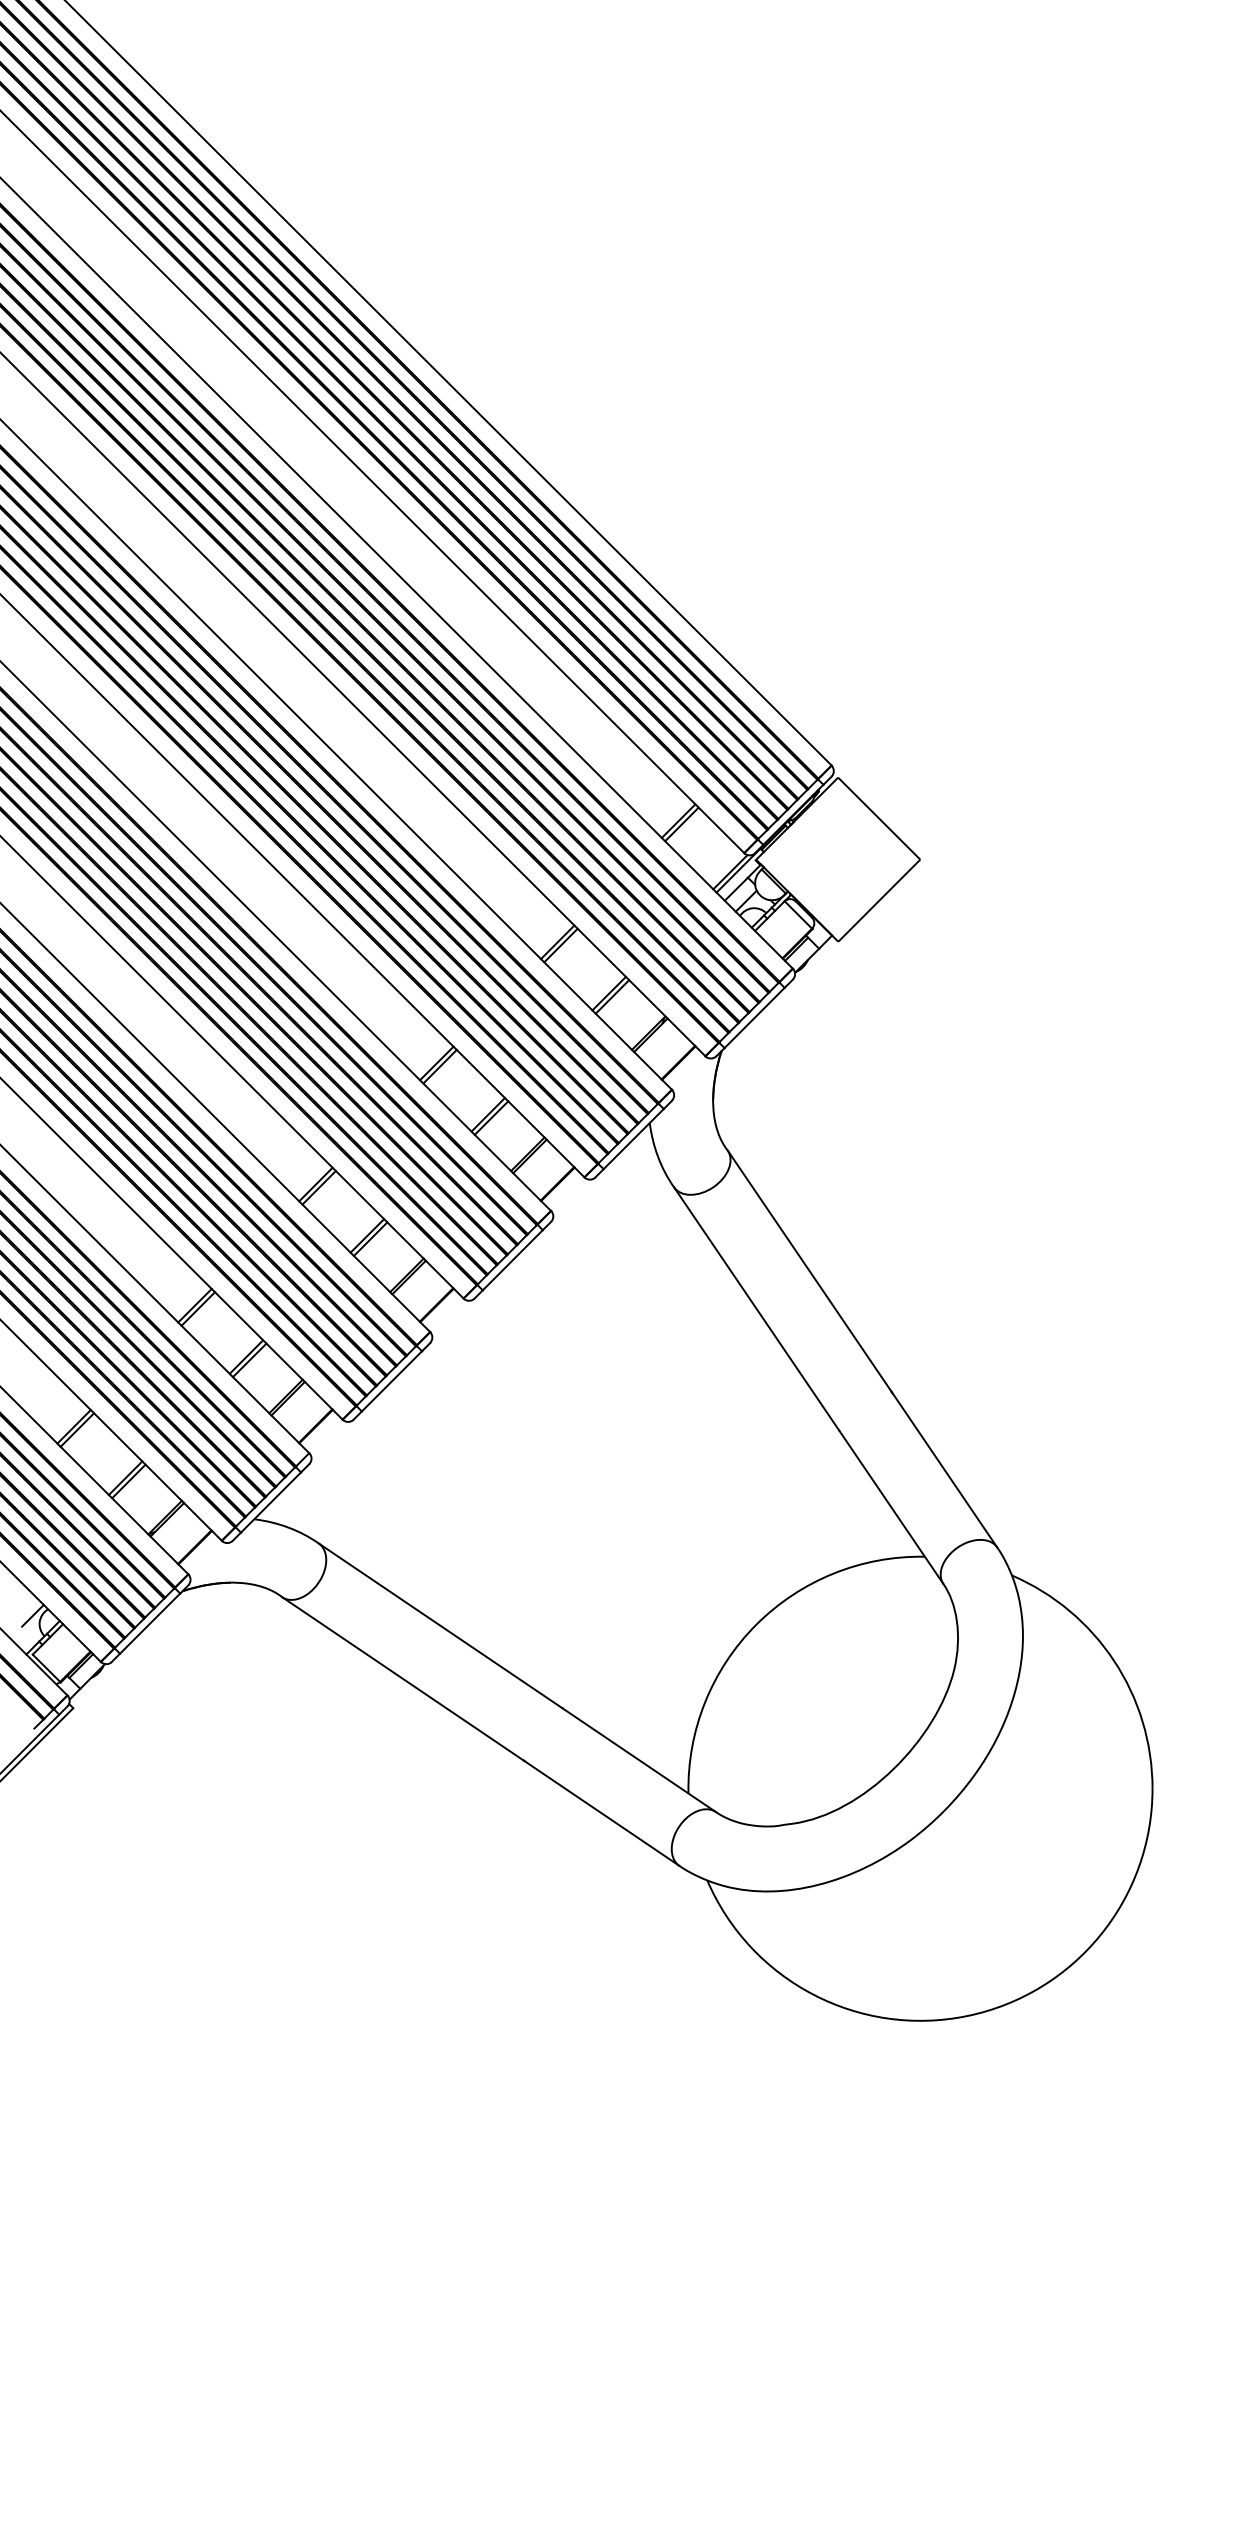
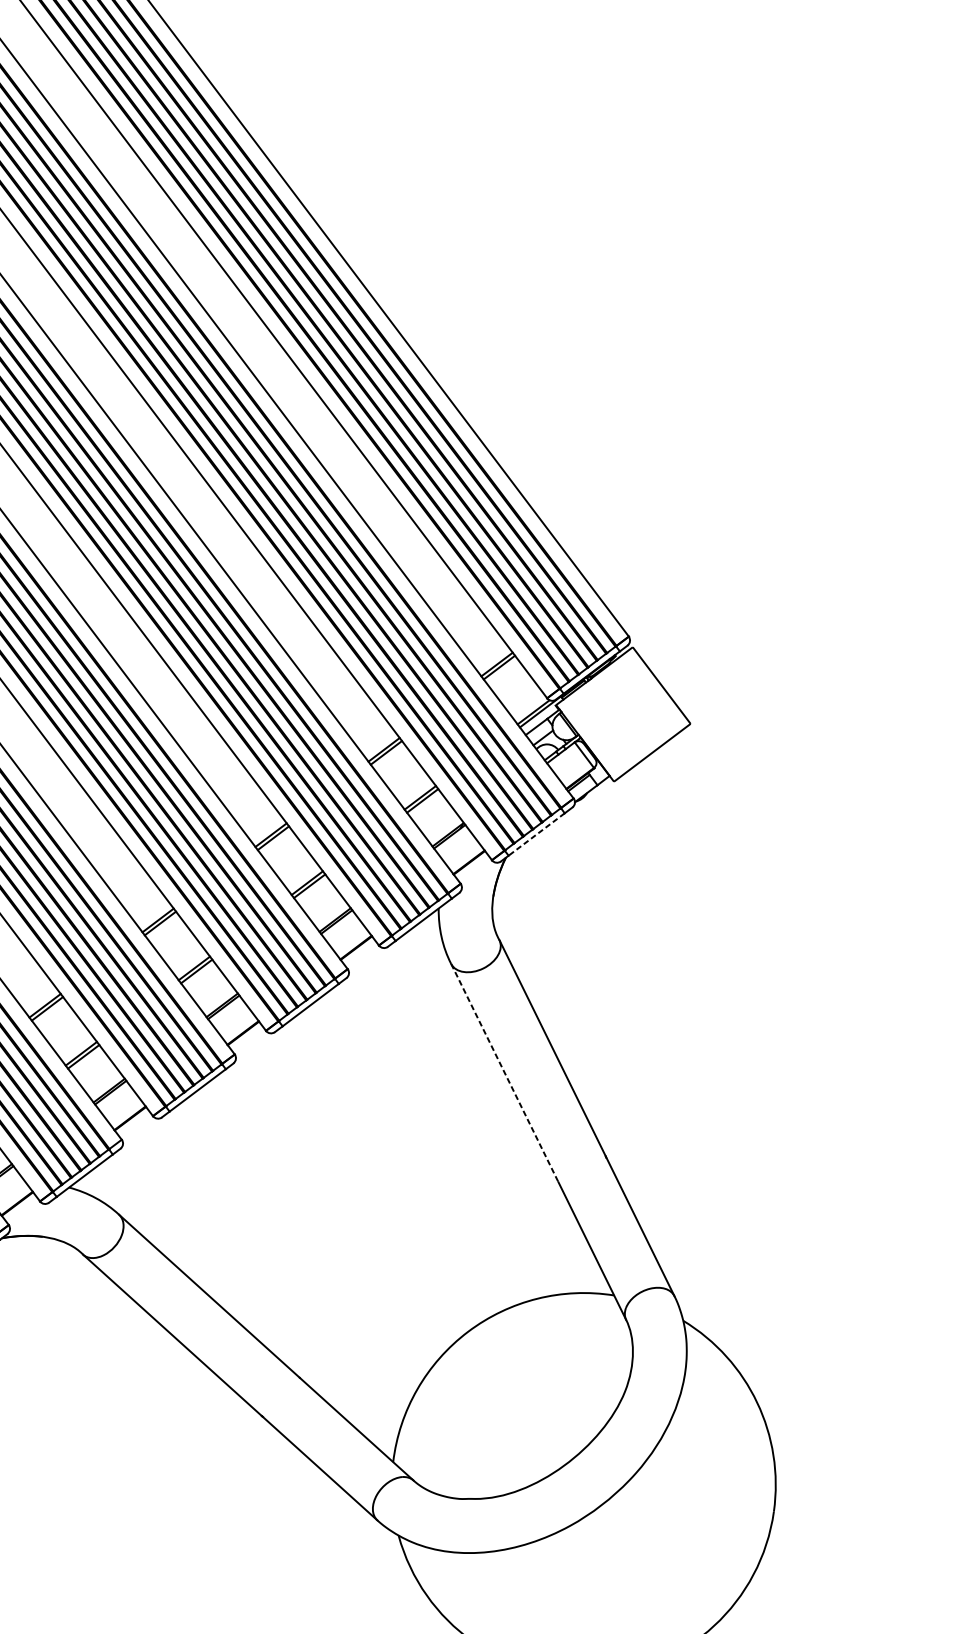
line: (754, 1018) -> (536, 834), solid -> dashed
line: (756, 1309) -> (504, 1073), solid -> dashed

